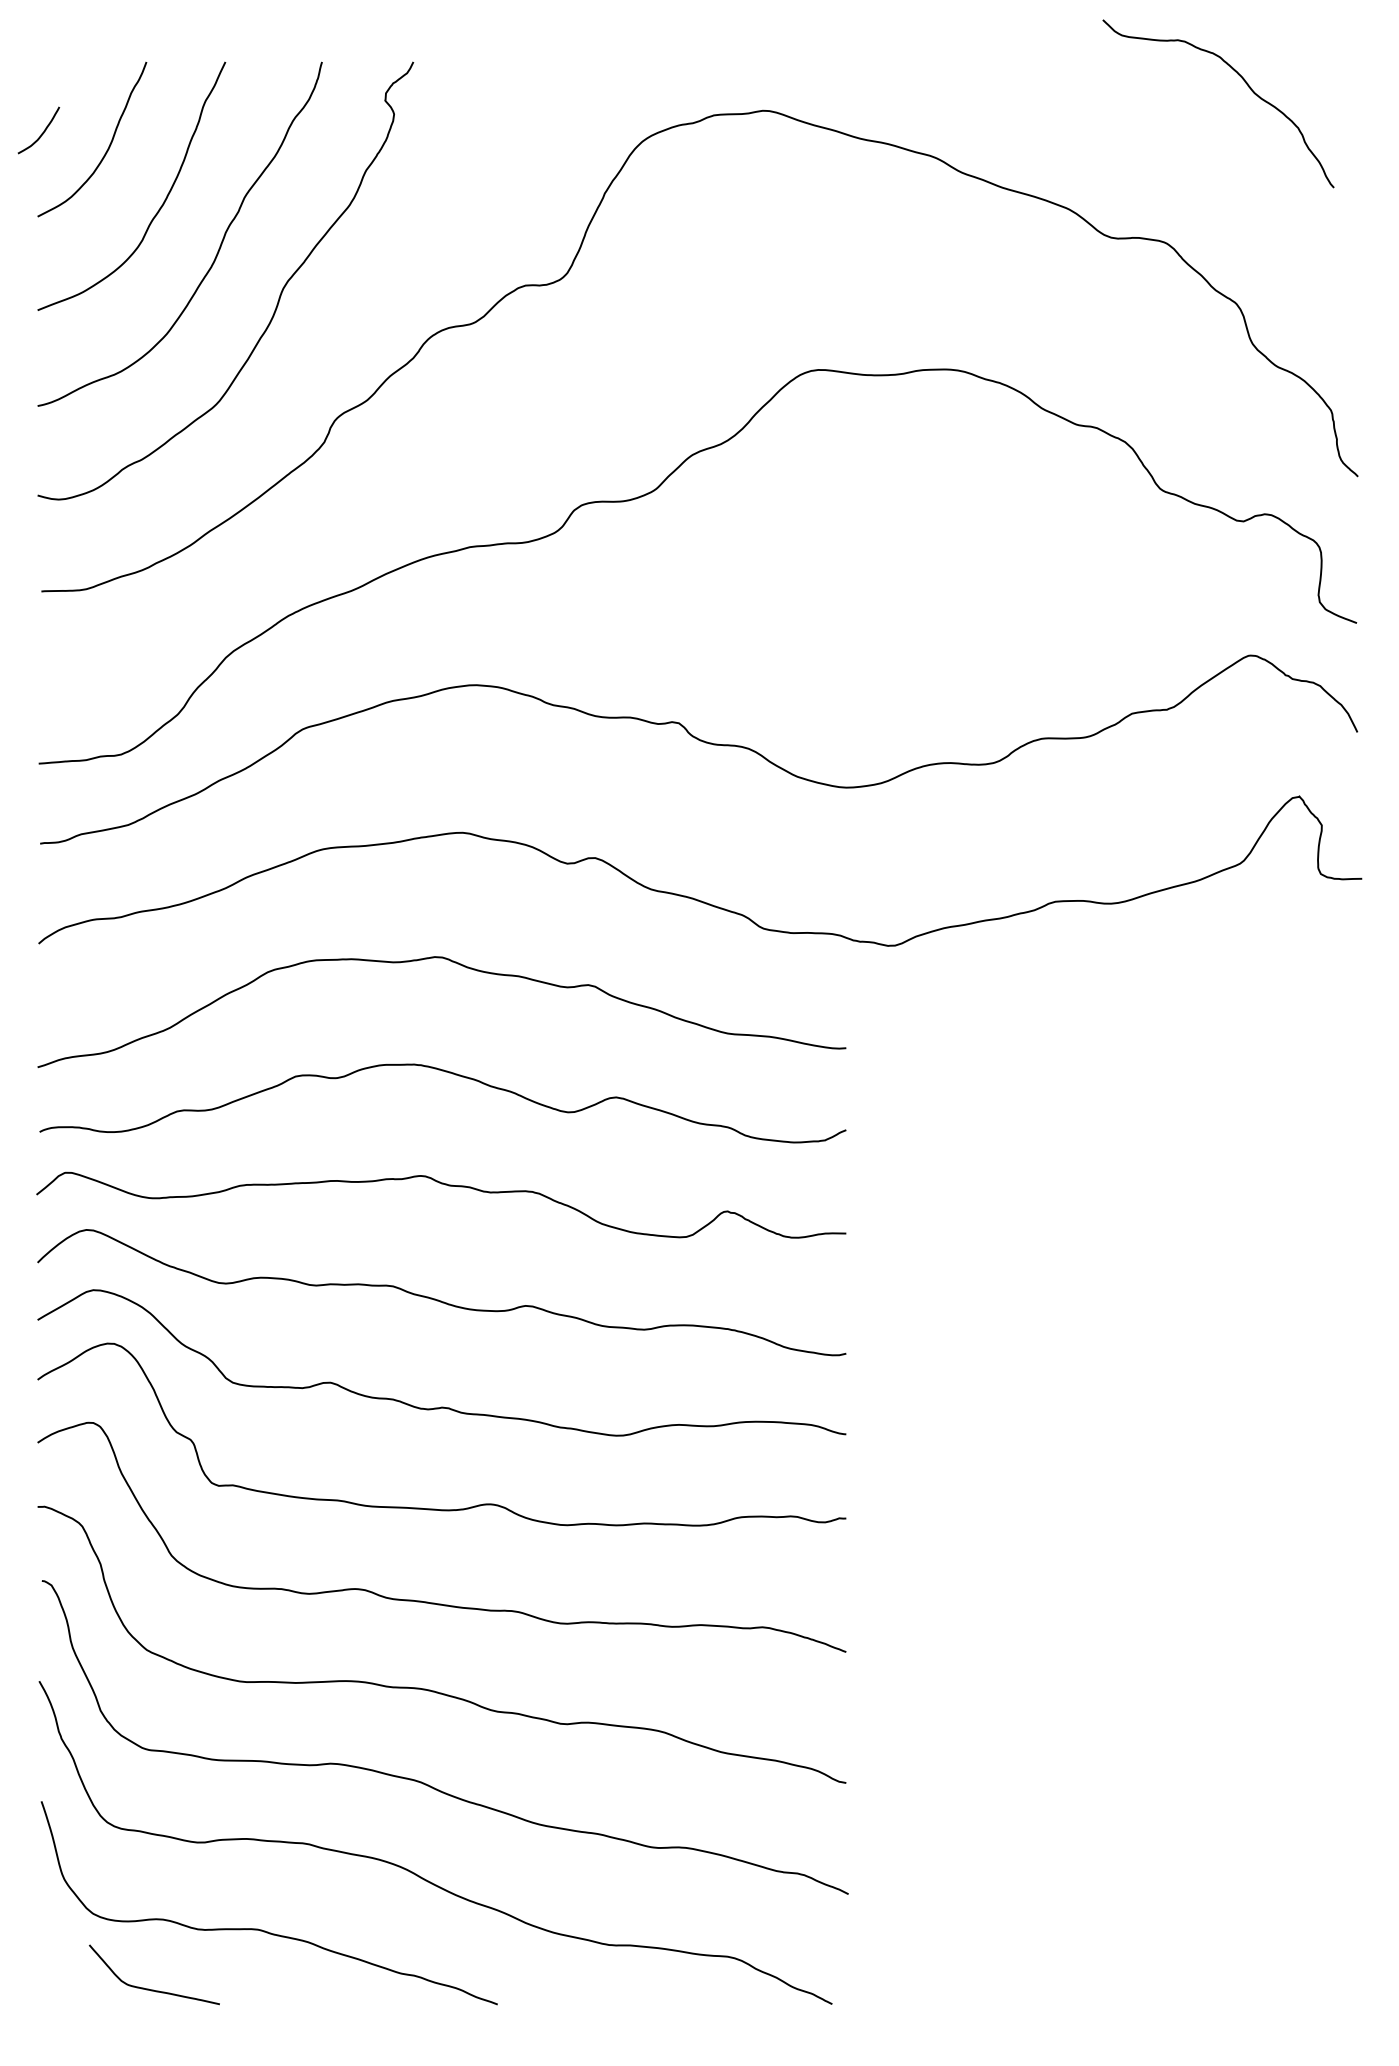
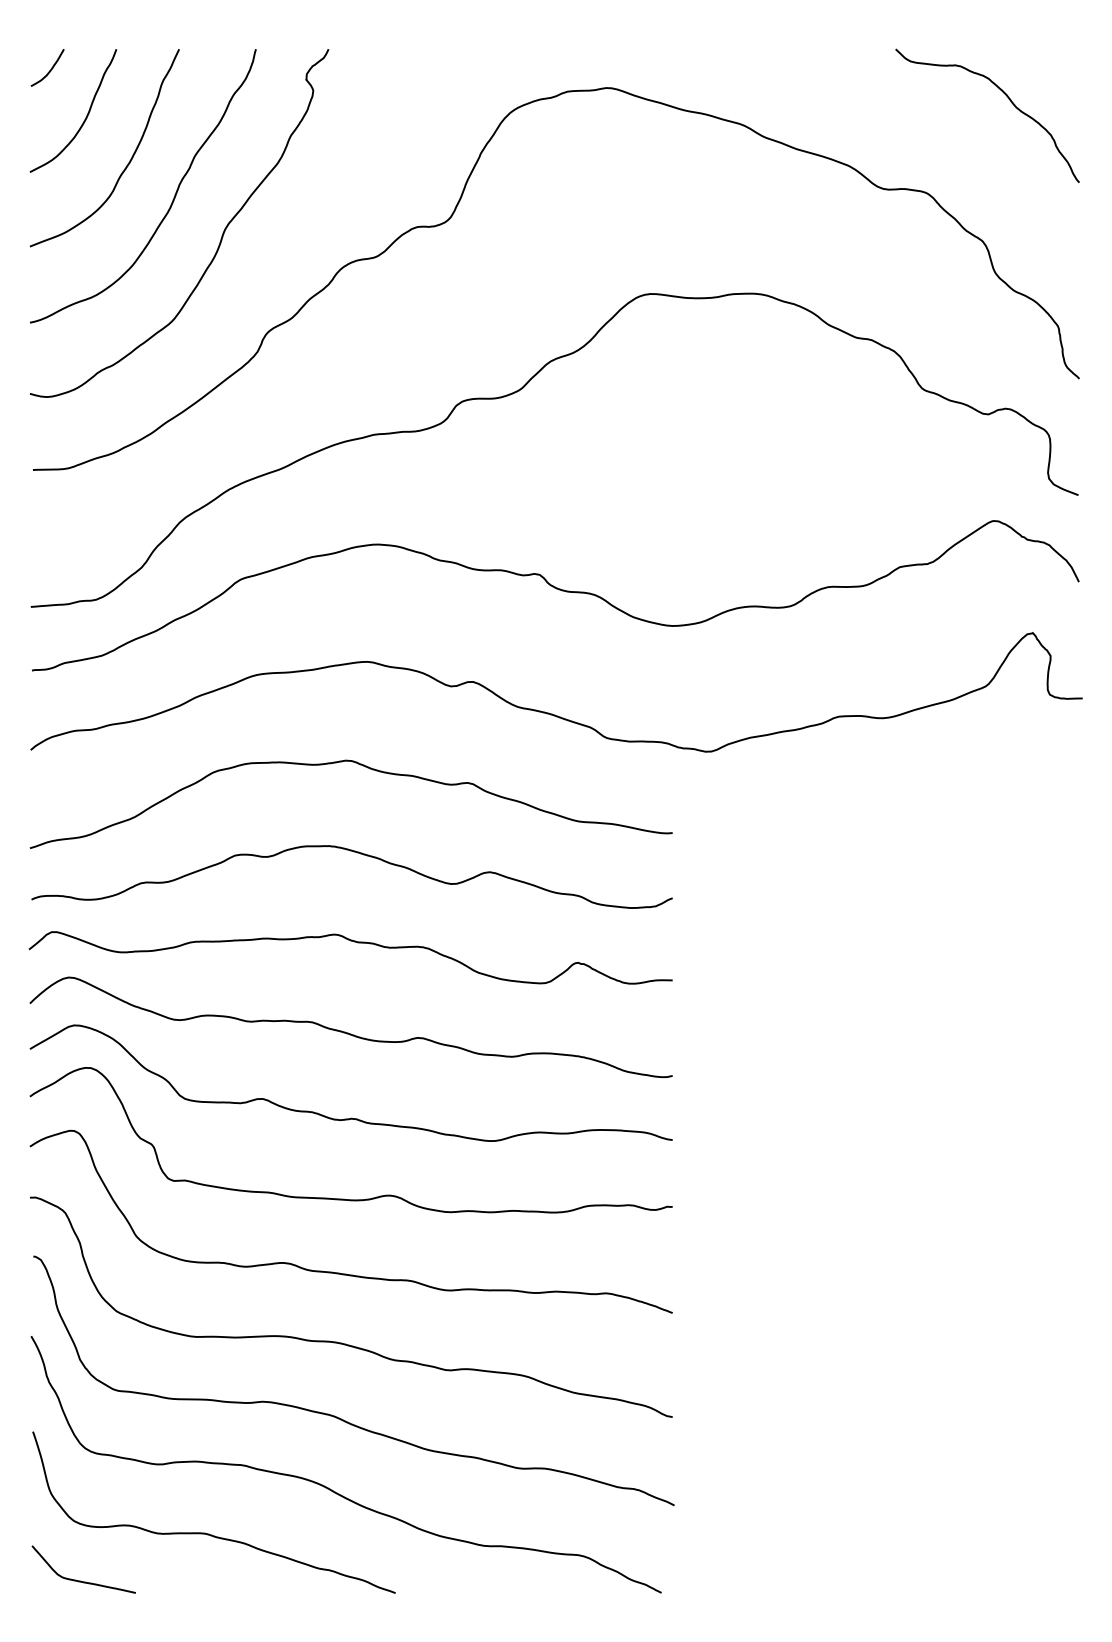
curve: (1245, 83) -> (1009, 99), moved
curve: (41, 133) -> (49, 70), moved
curve: (153, 1989) -> (83, 1581), moved

